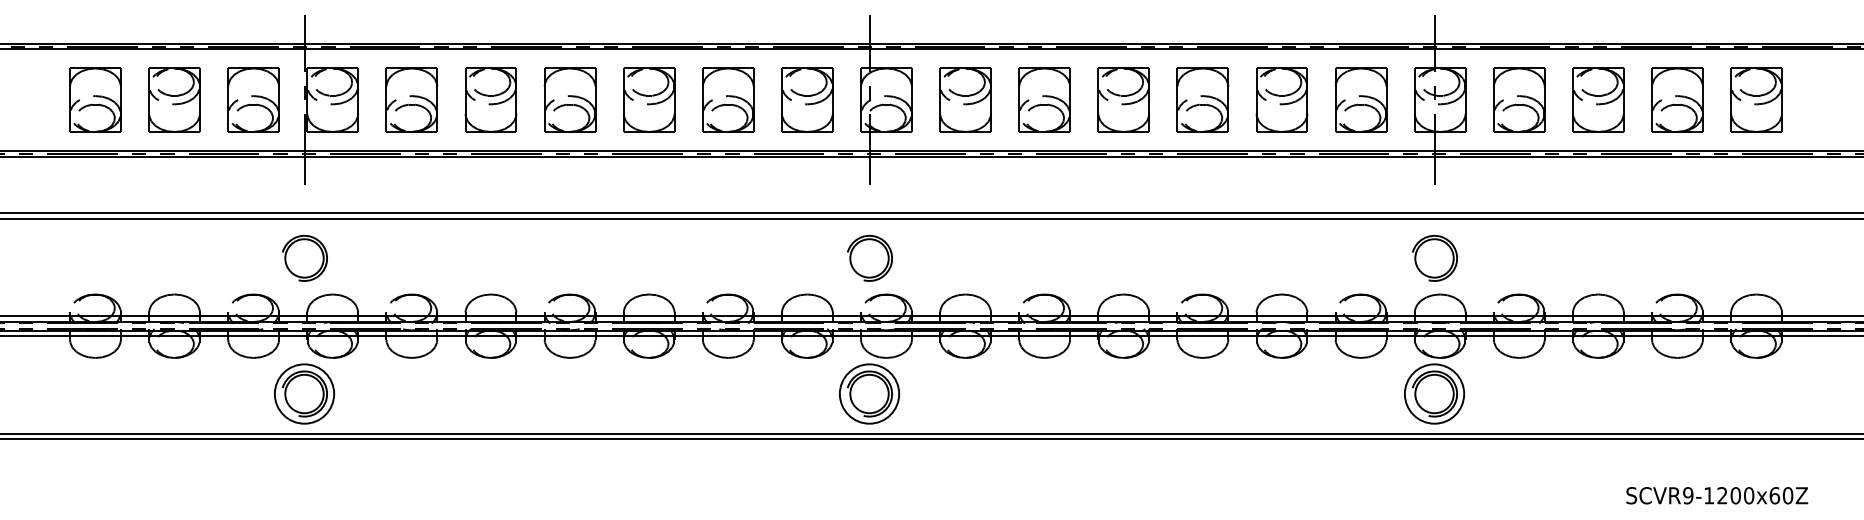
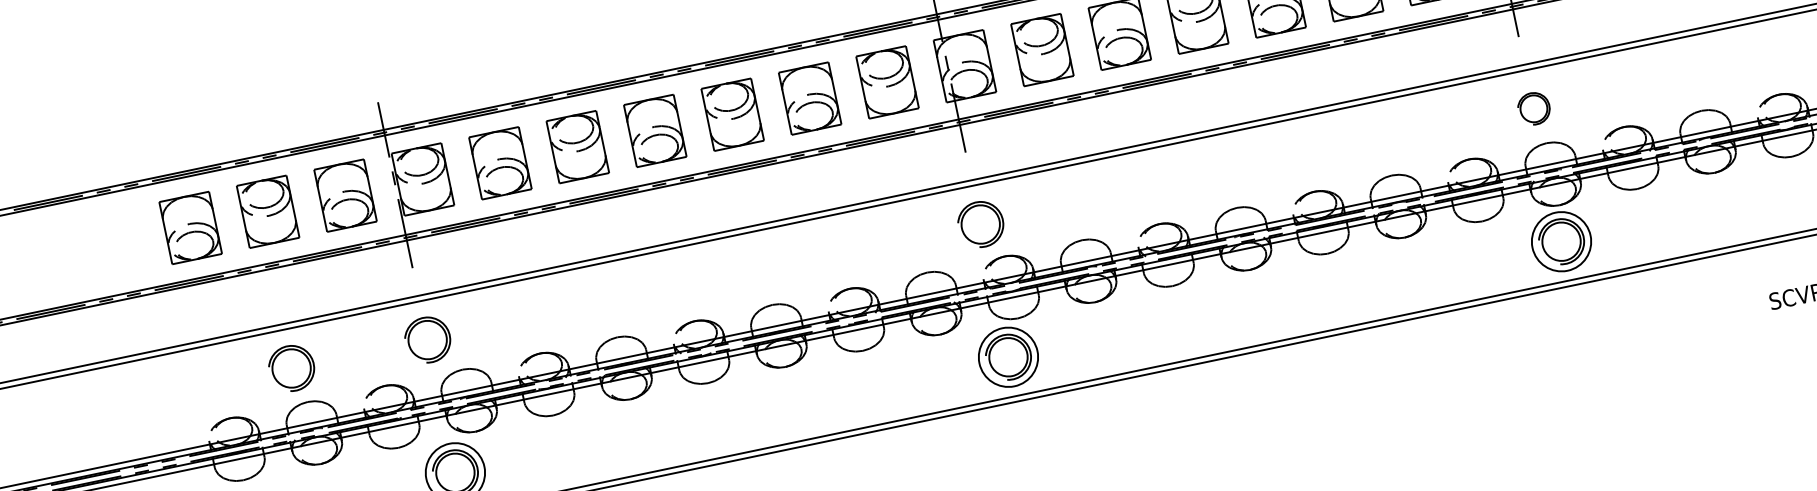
part: (165, 257) -> (291, 367), added
part: (1434, 257) -> (1533, 108), size x0.7

